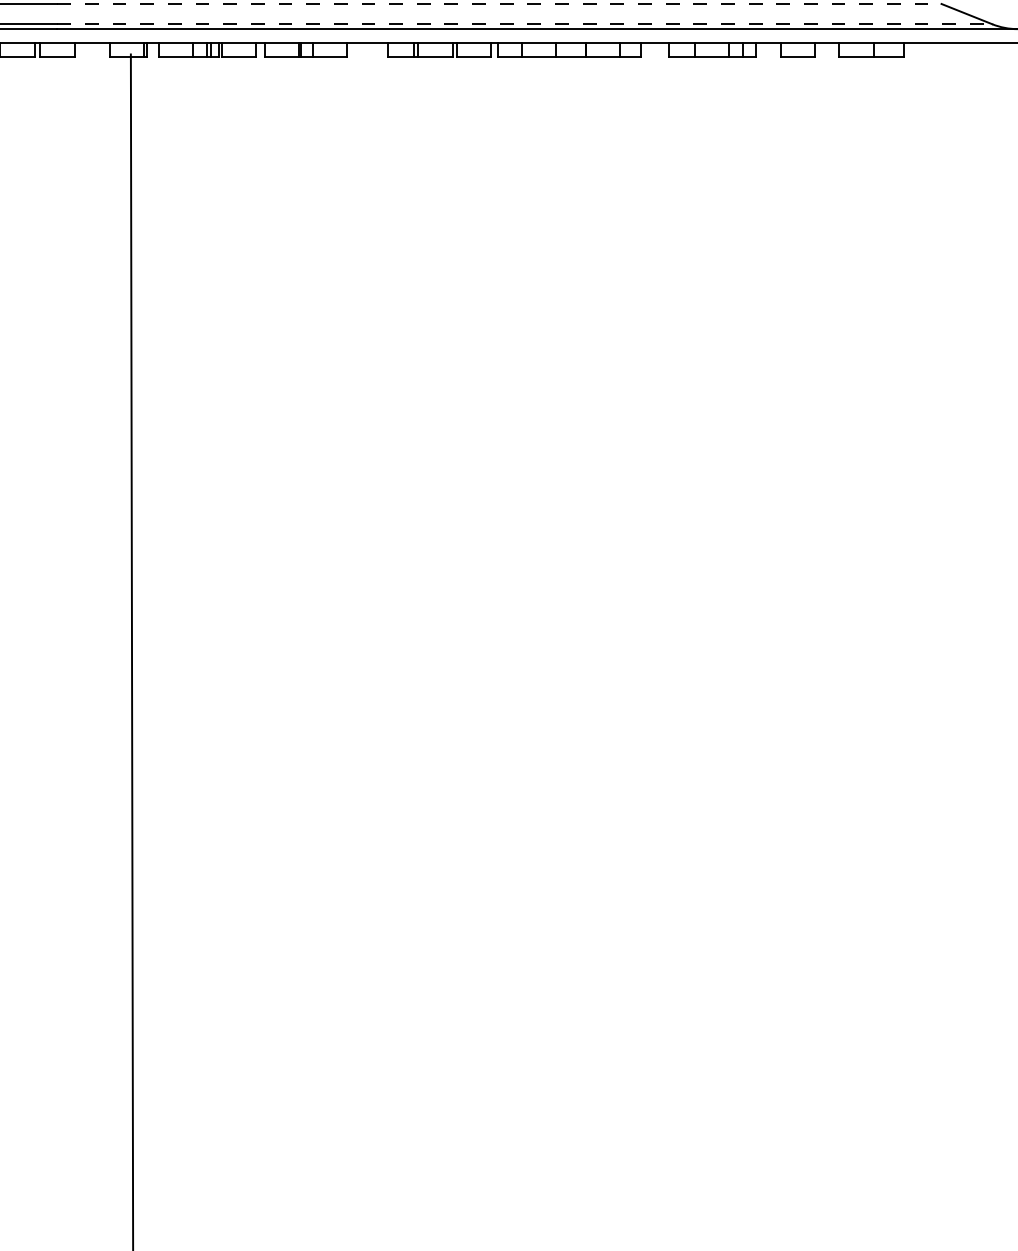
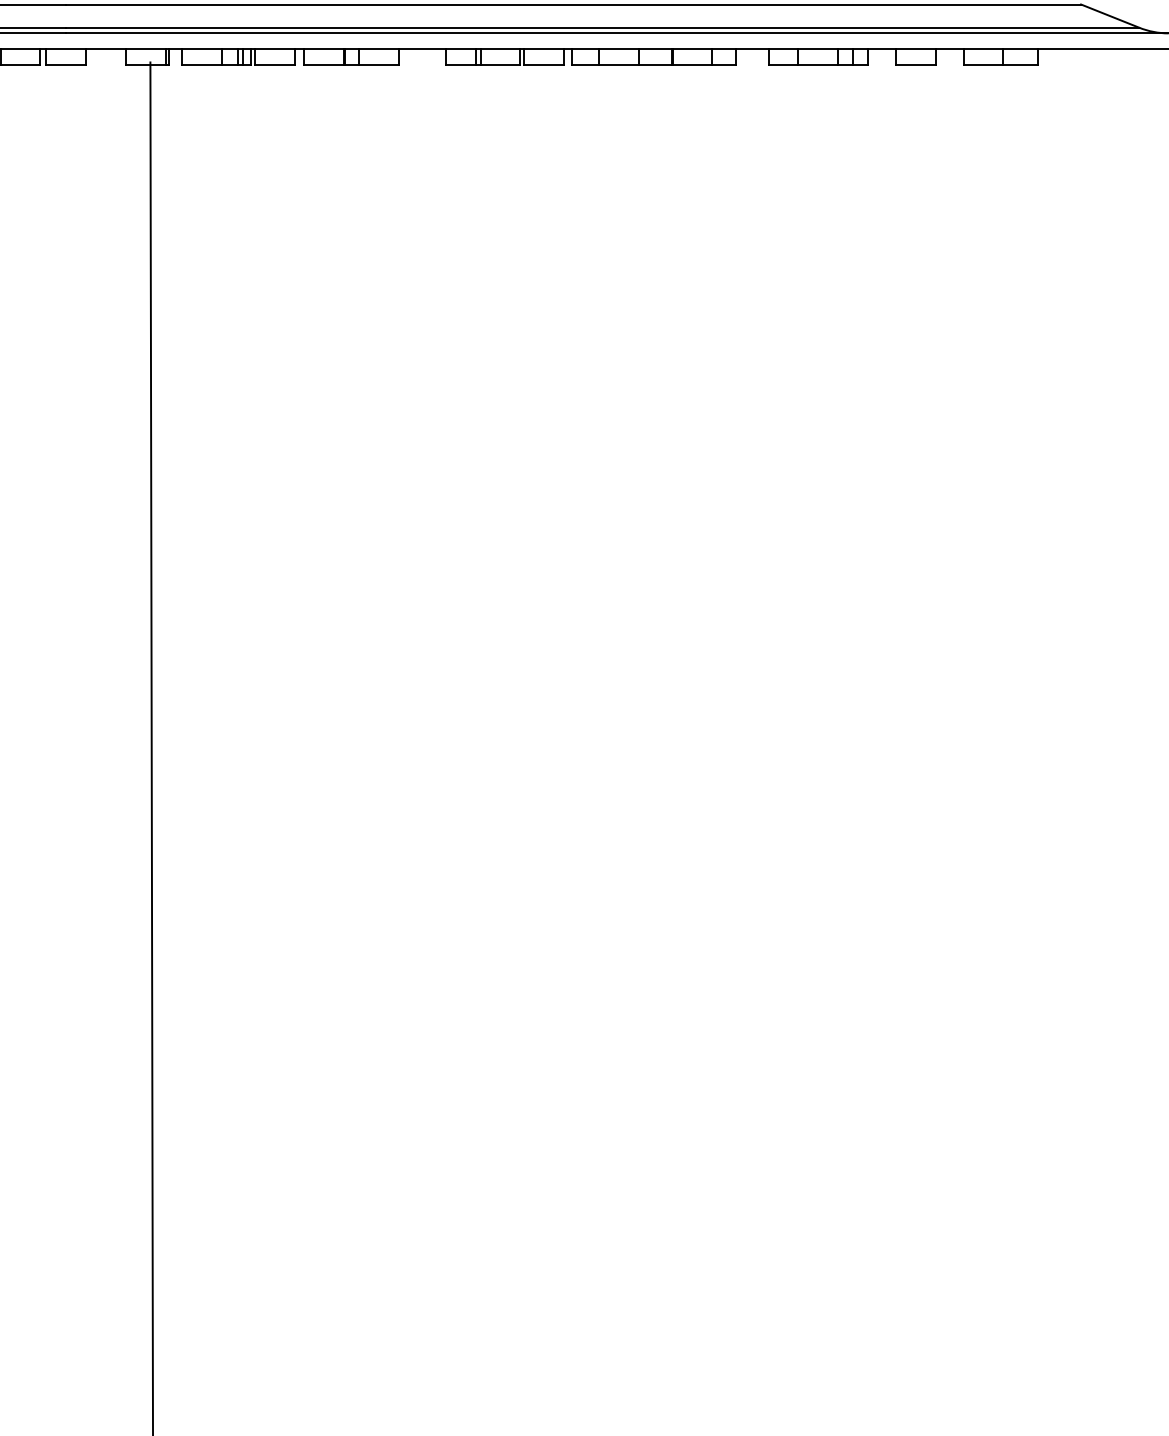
line: (499, 4) -> (573, 5), dashed -> solid
line: (525, 24) -> (603, 28), dashed -> solid

